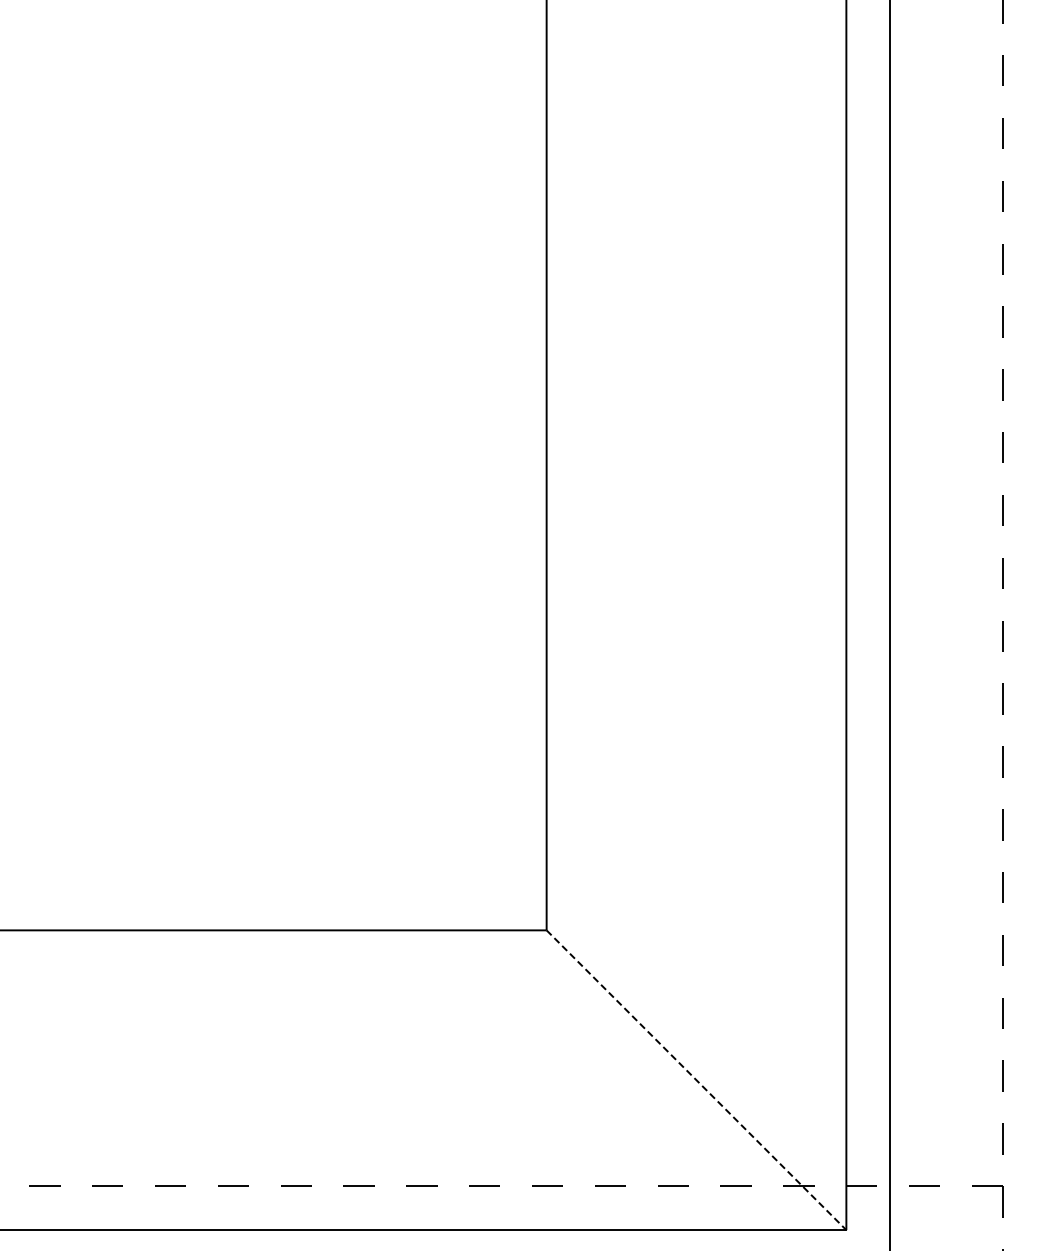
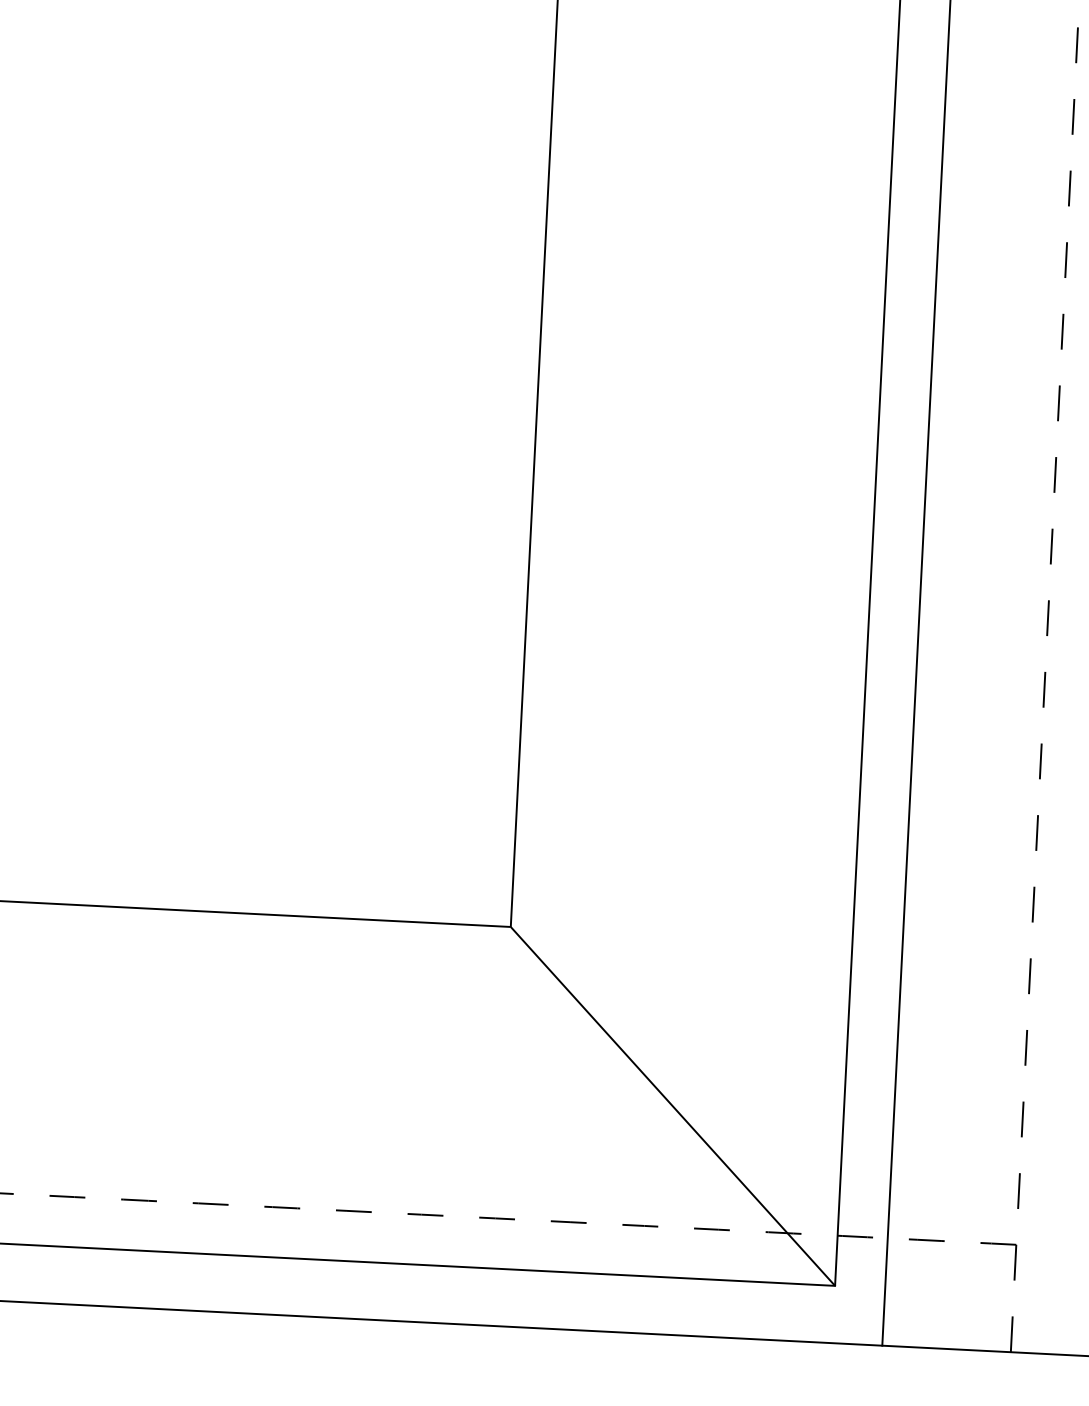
line: (696, 1080) -> (672, 1106), dashed -> solid

